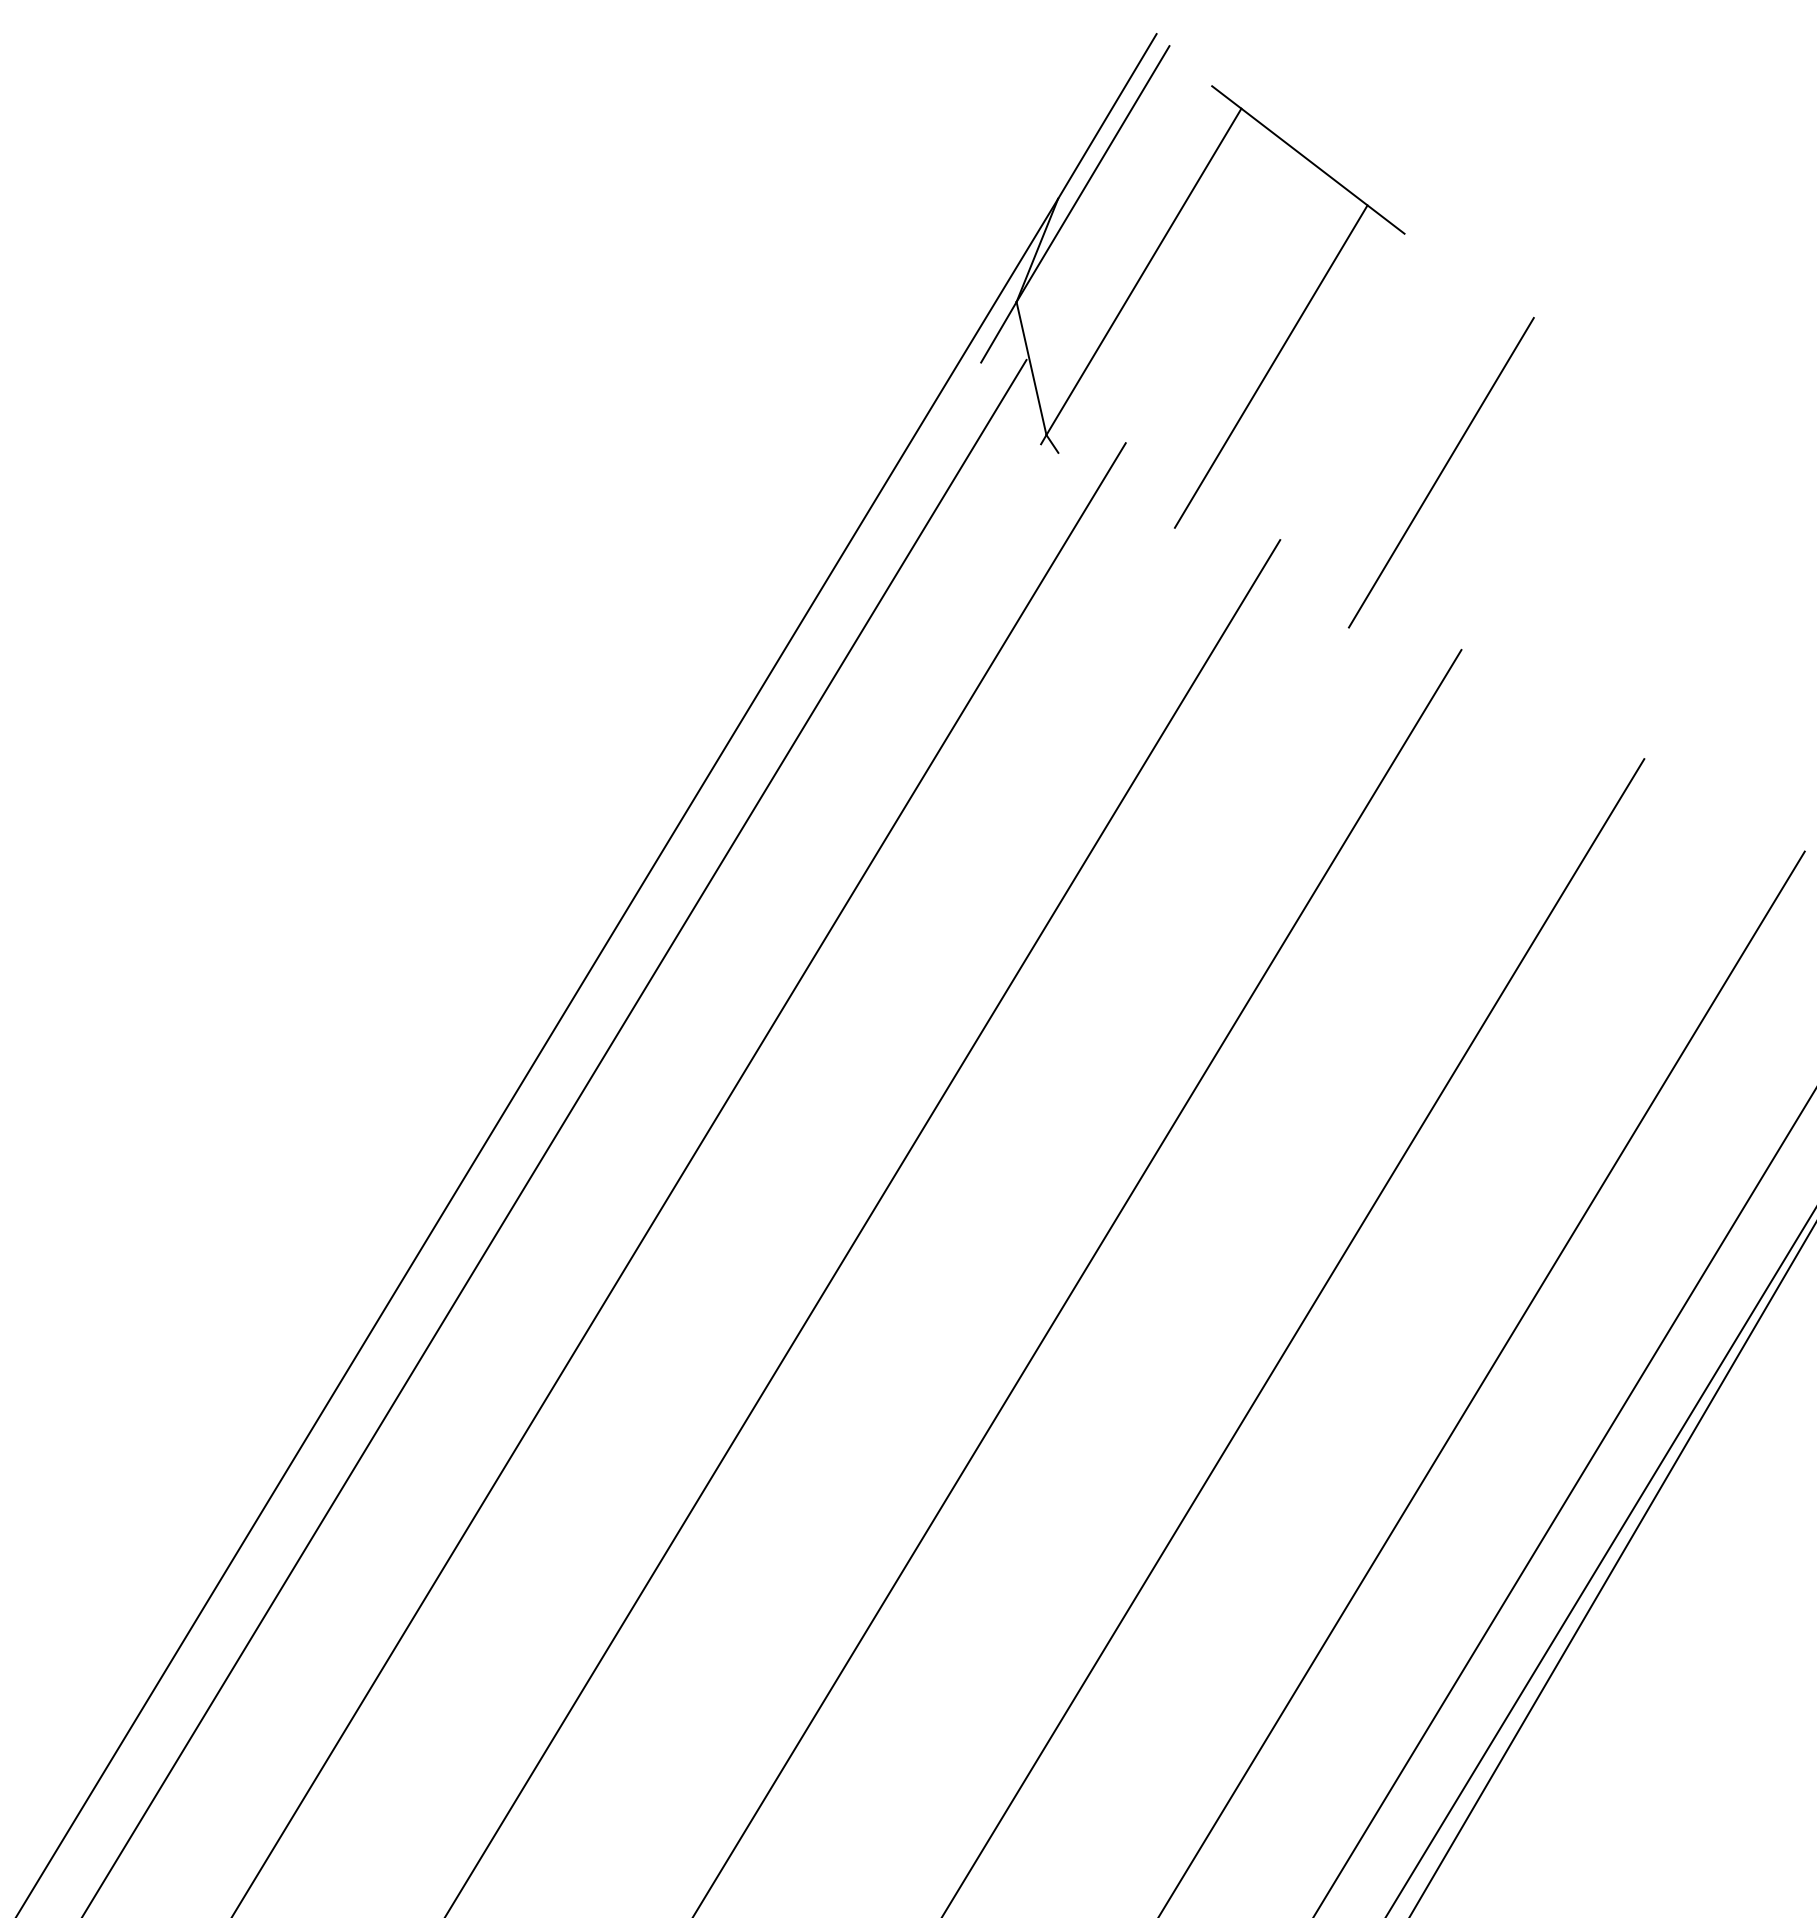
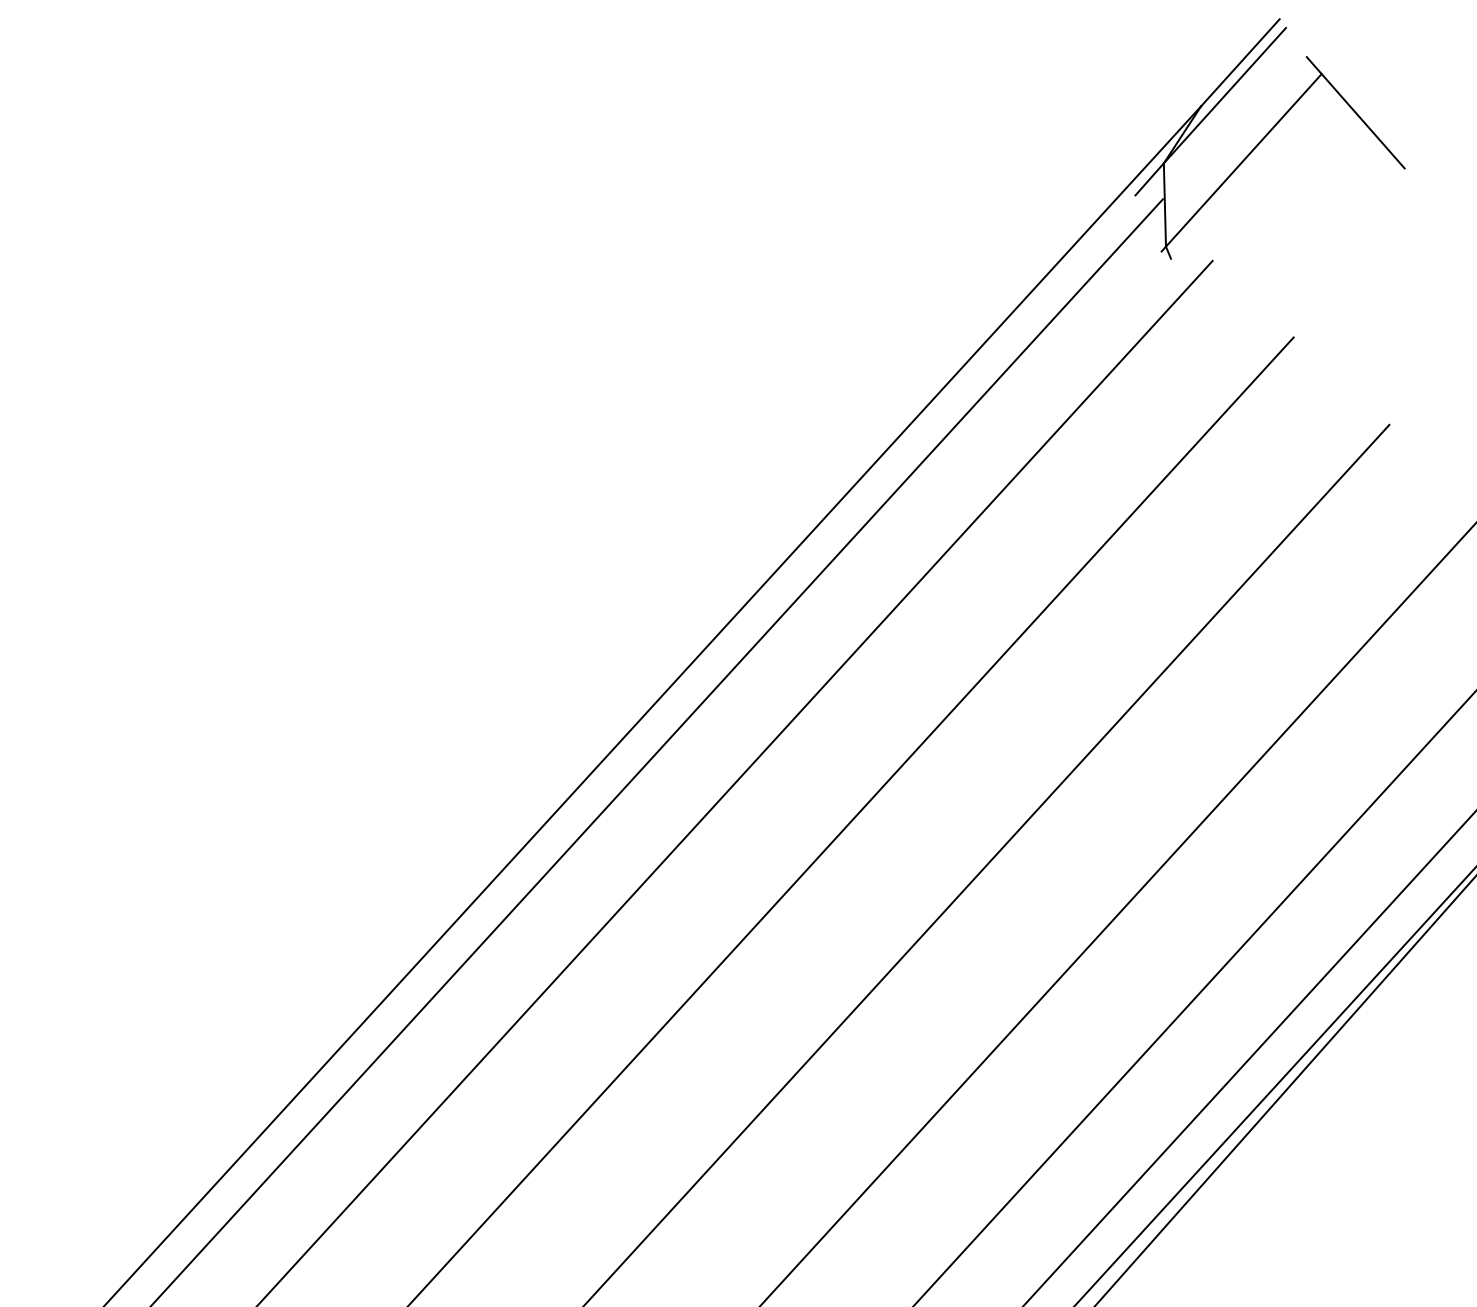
line: (1270, 367) -> (1308, 232), removed
line: (1441, 473) -> (1398, 316), removed

